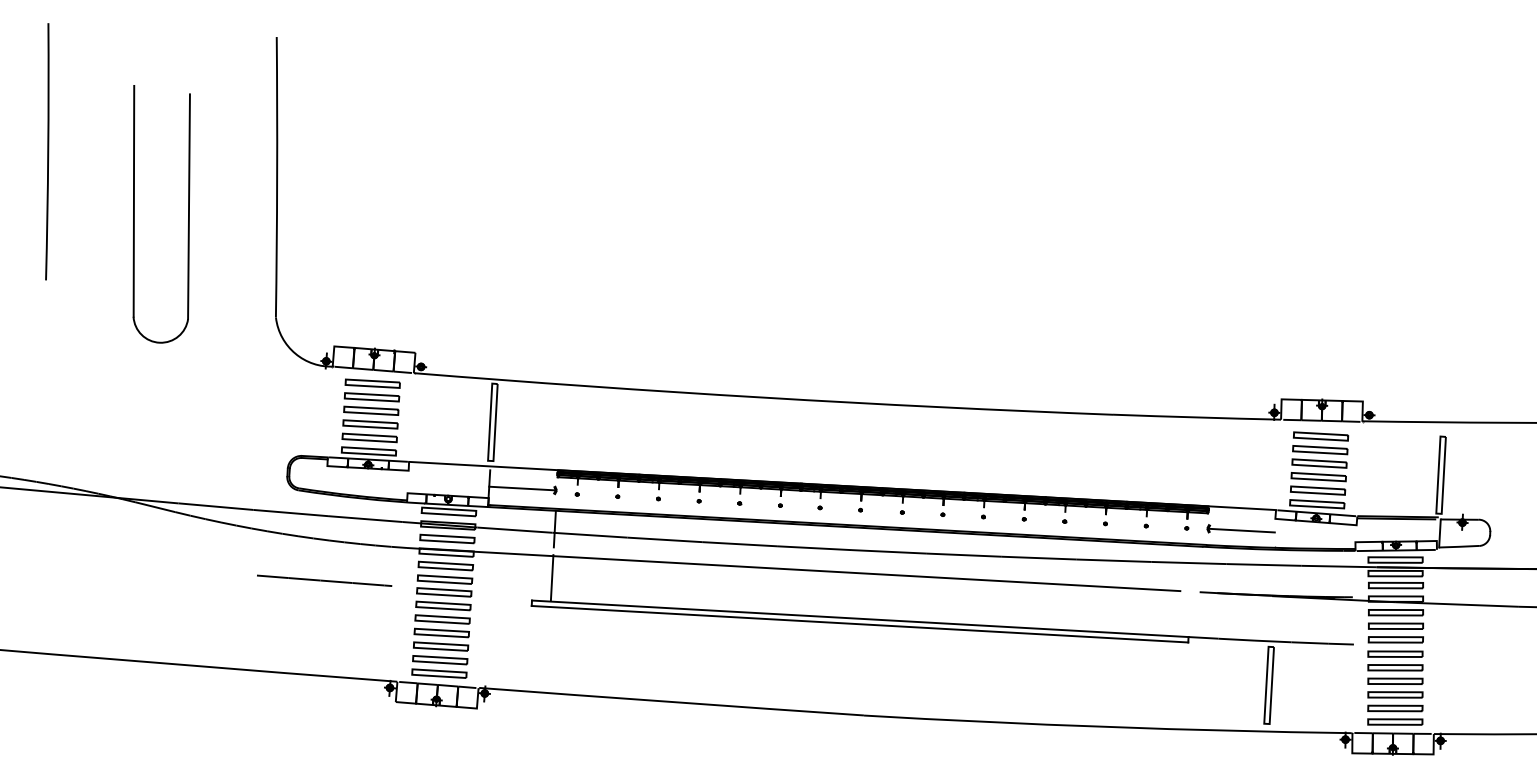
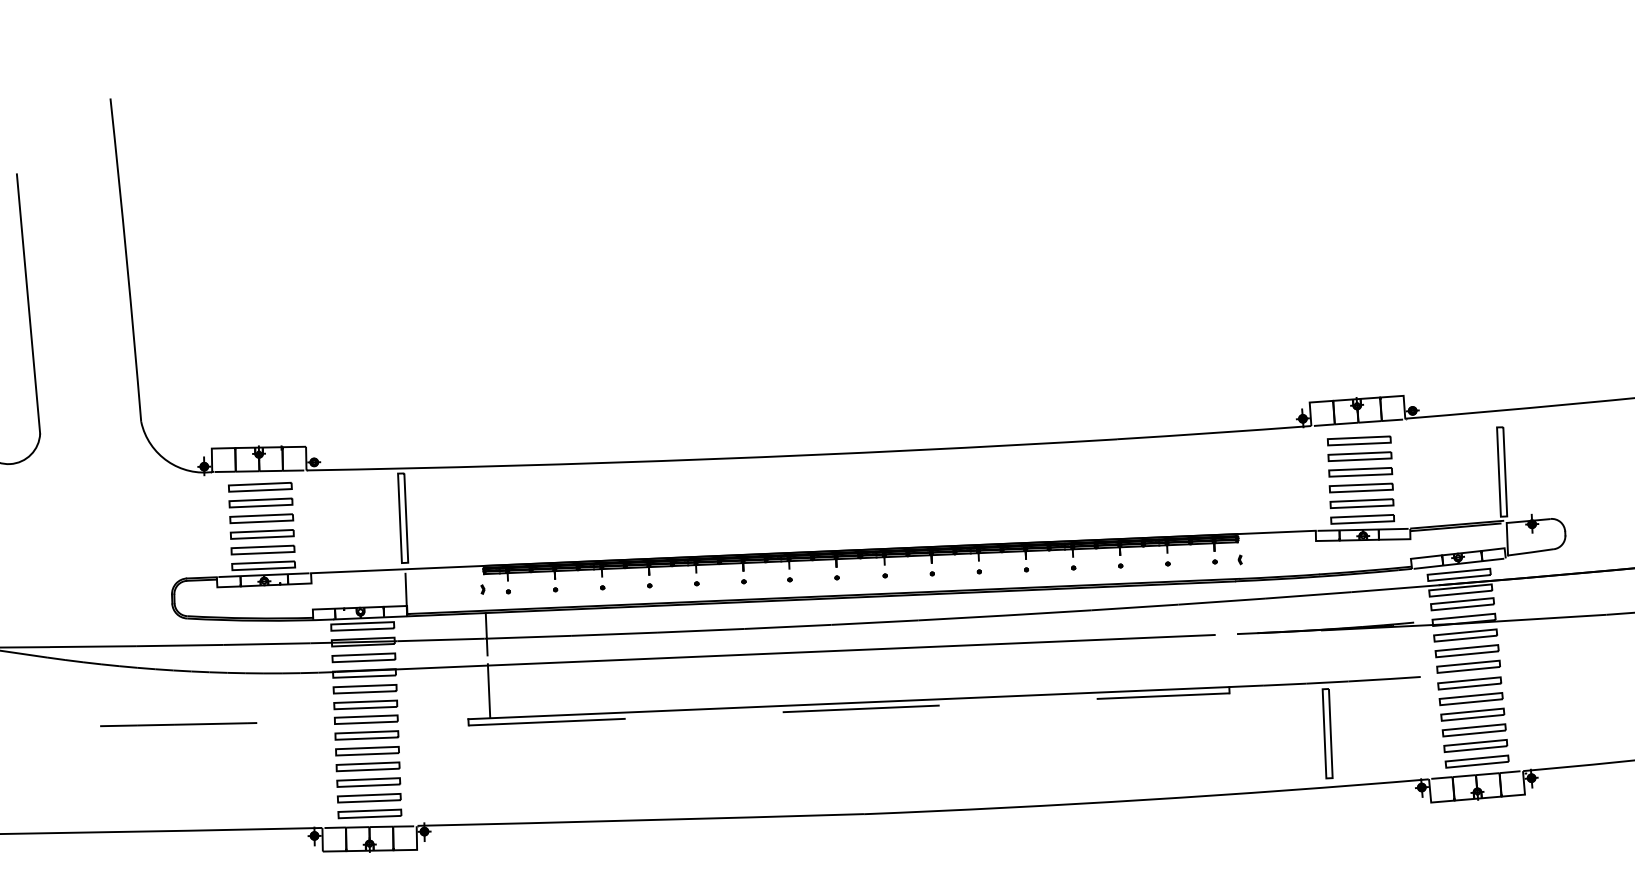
line: (522, 488) -> (444, 591), removed
line: (1241, 530) -> (1278, 558), removed
line: (324, 580) -> (178, 724), moved
line: (860, 624) -> (849, 709), solid -> dashed

